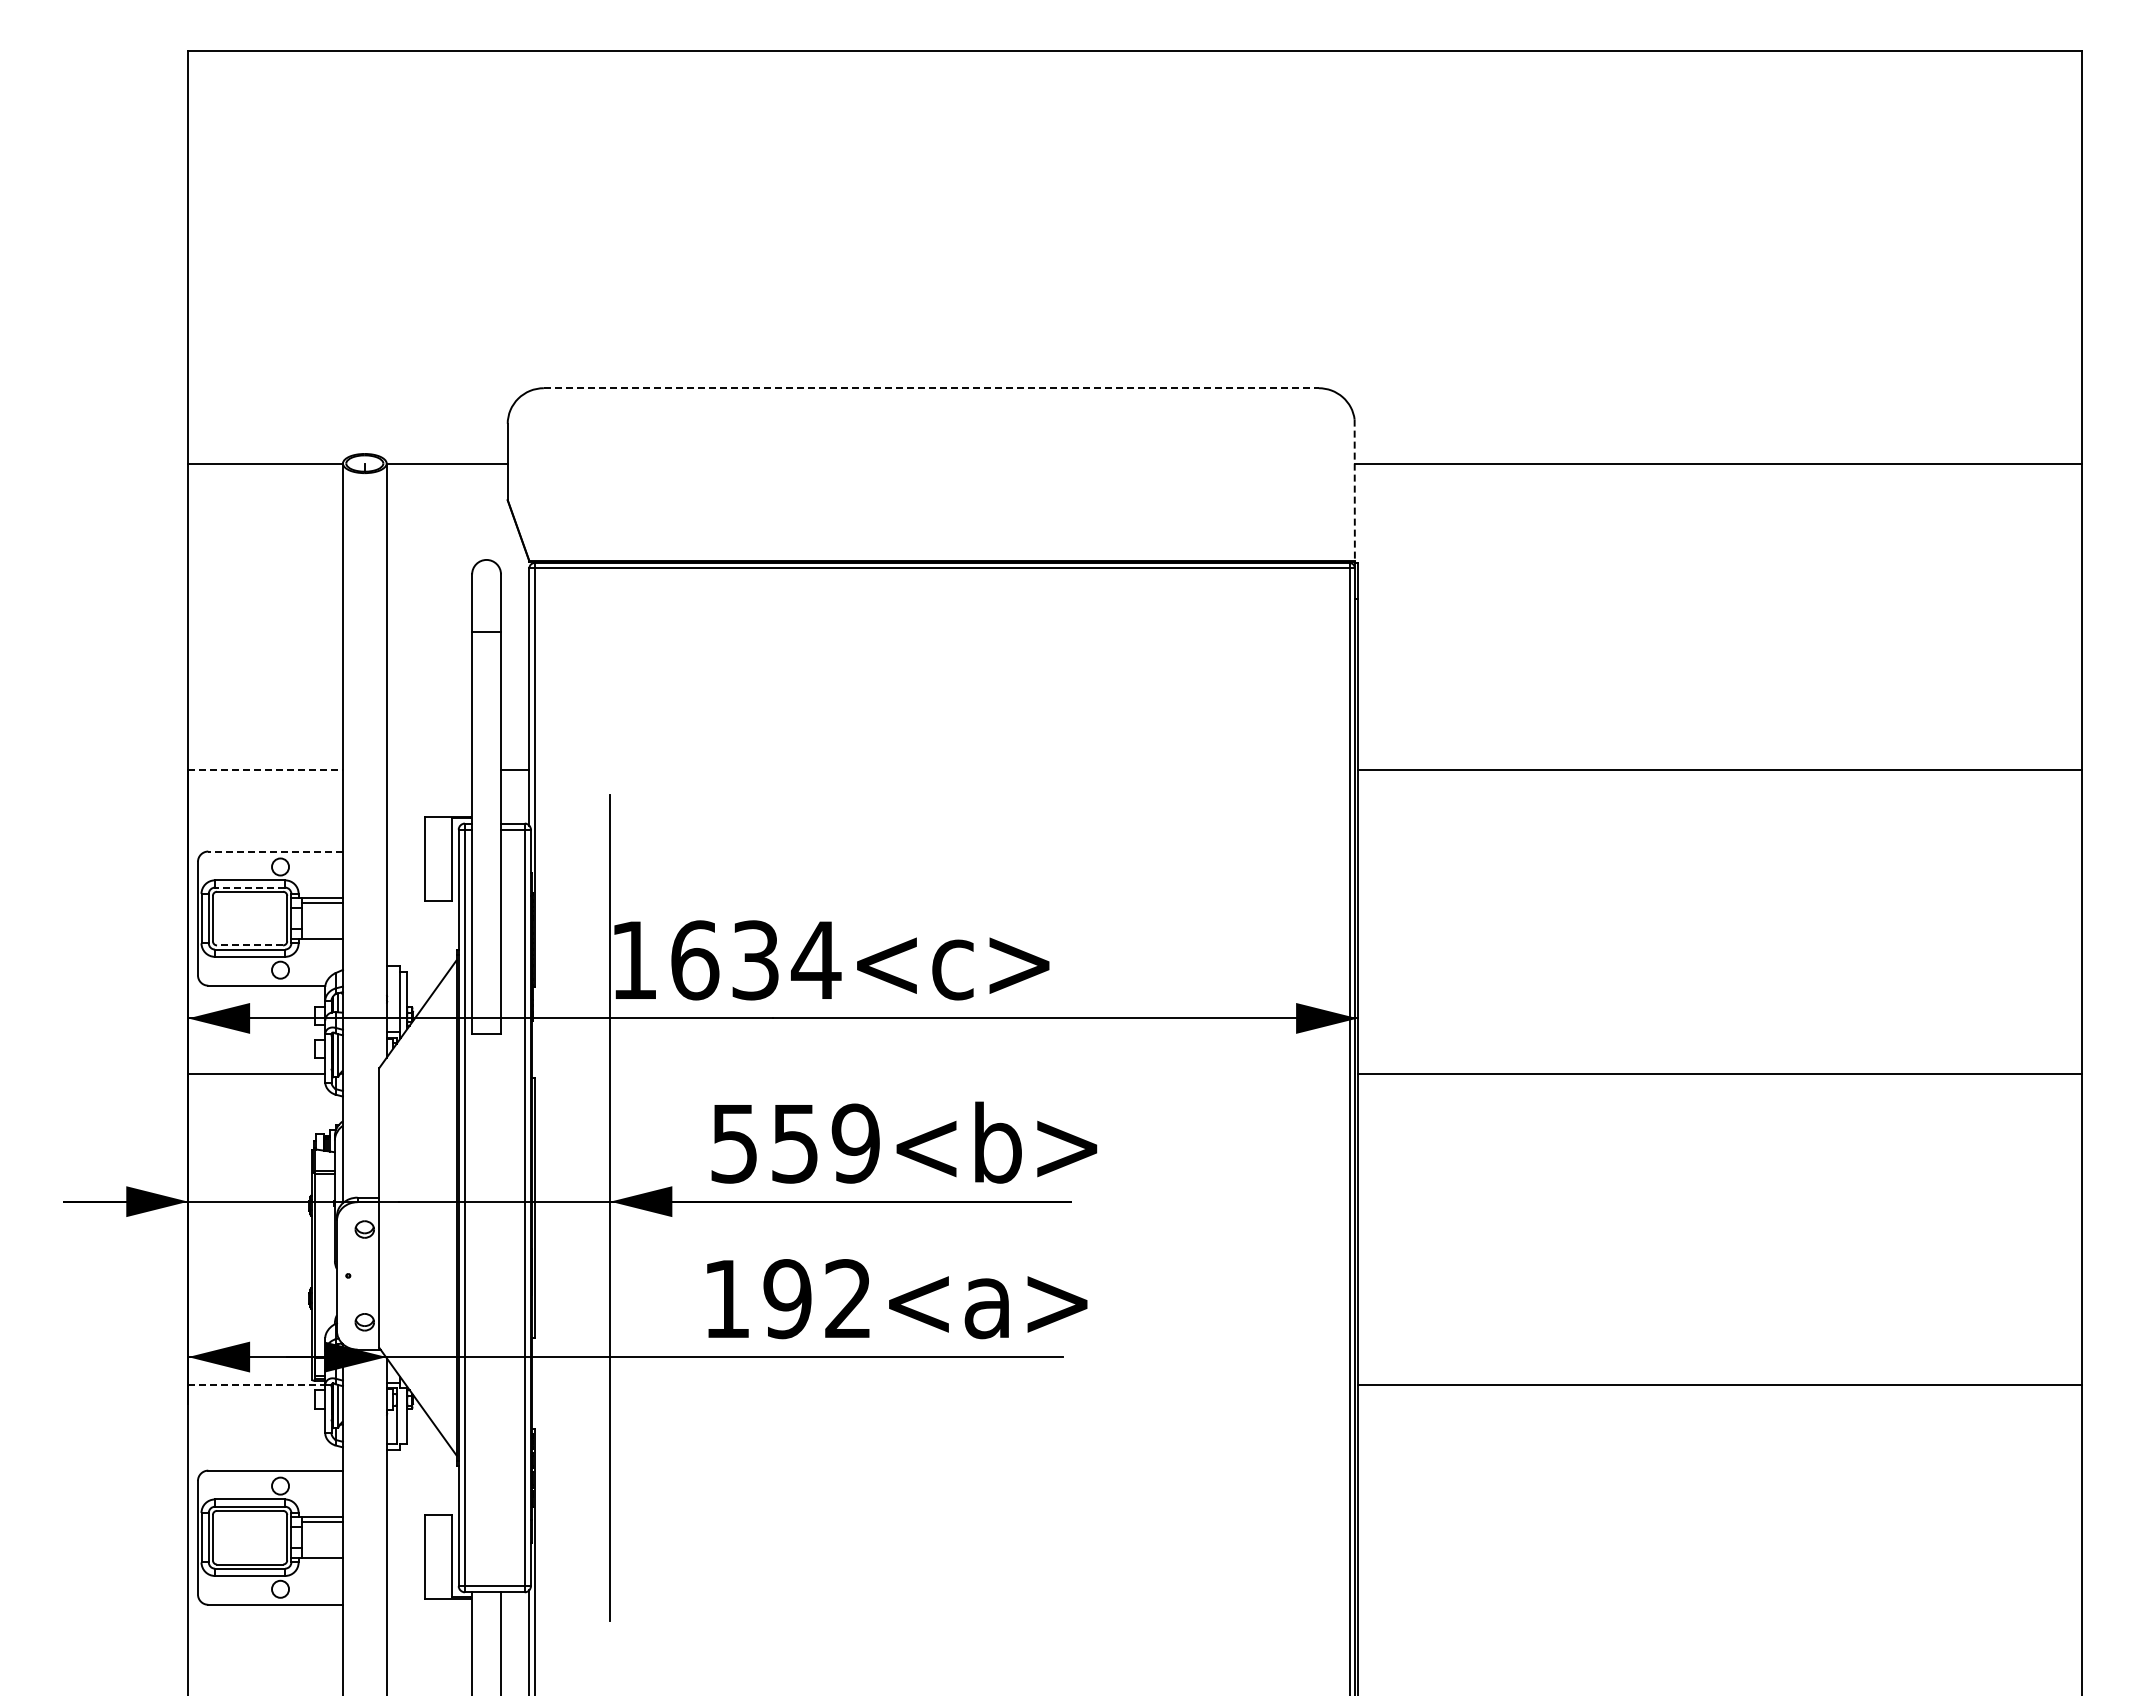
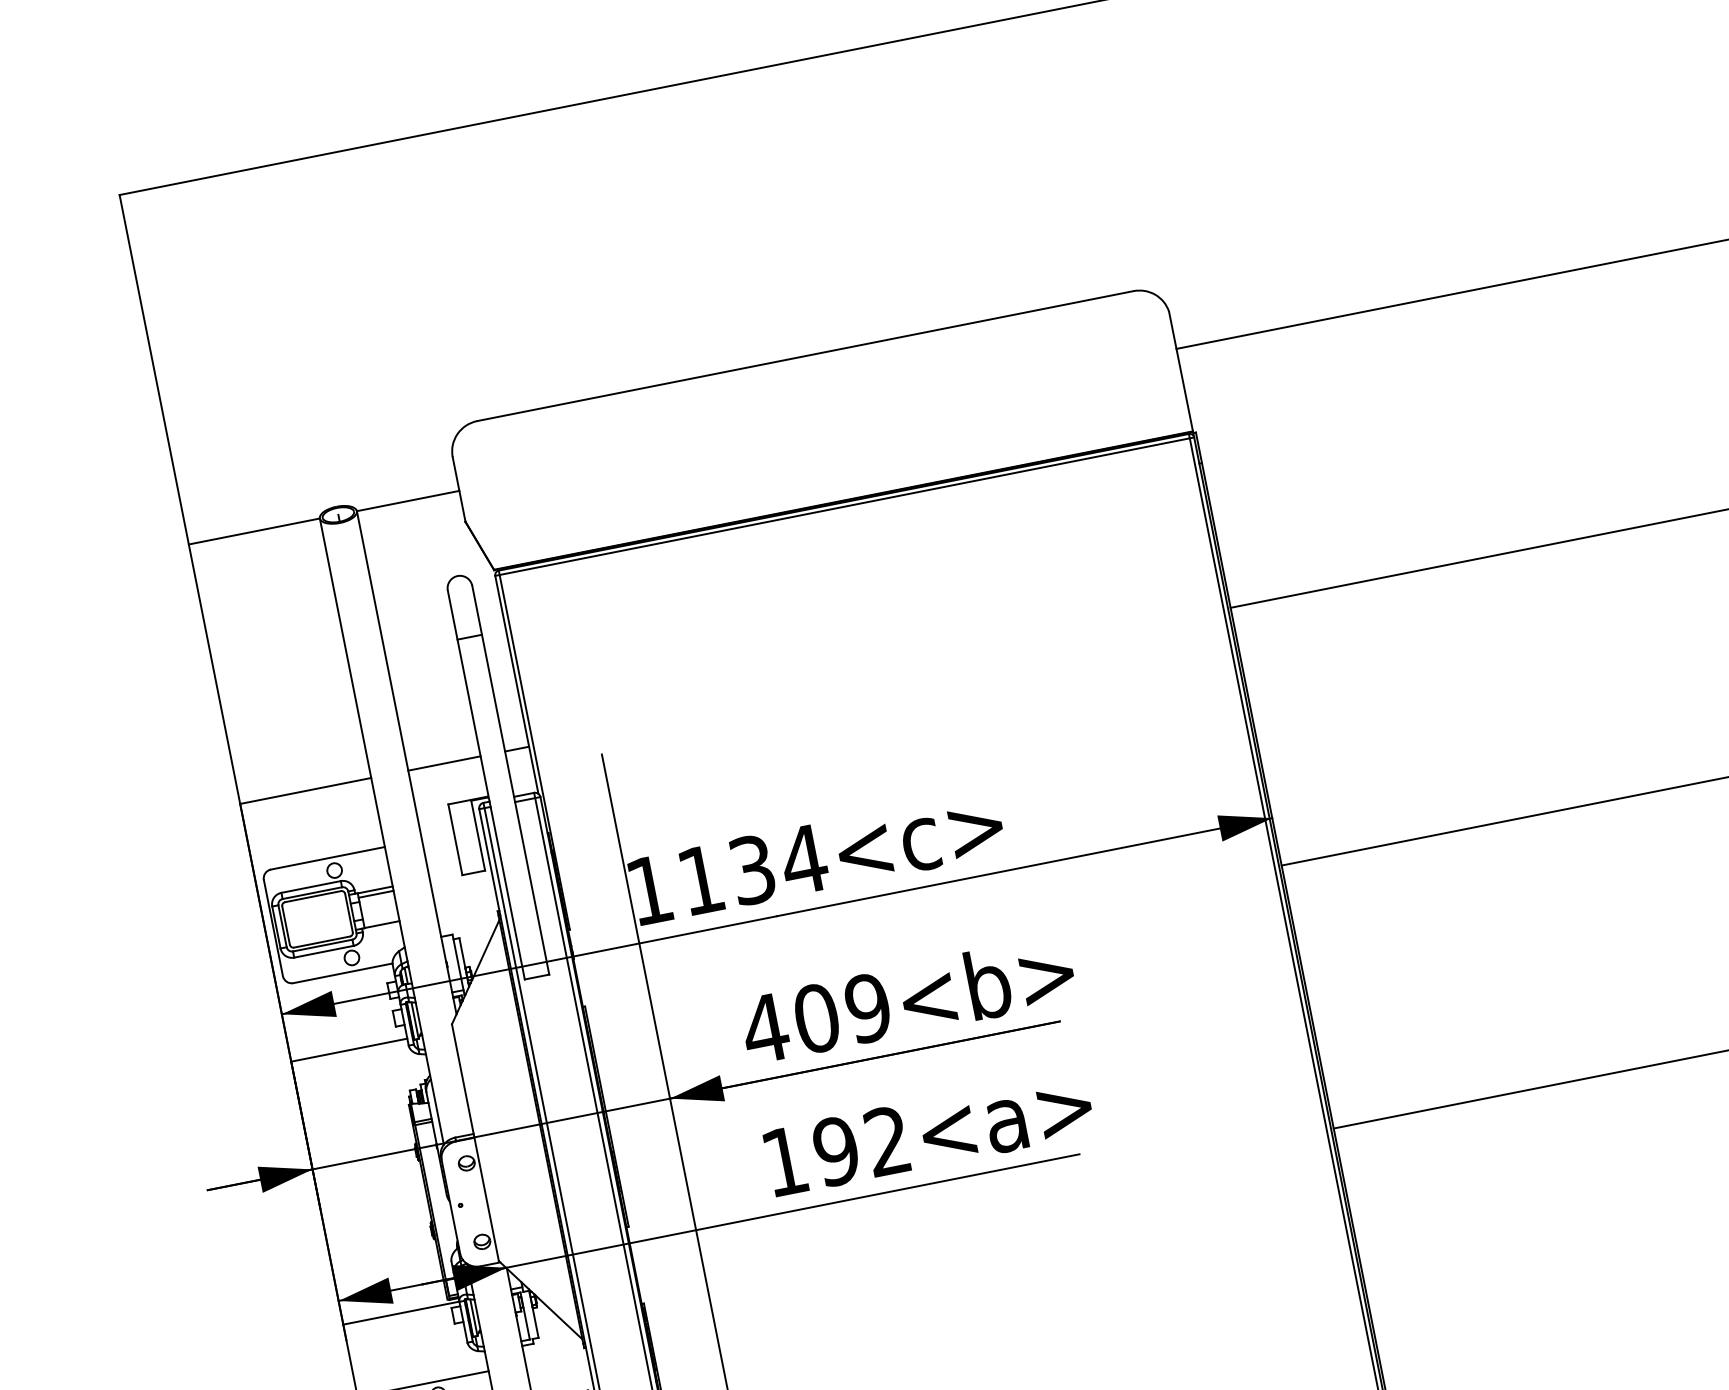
line: (931, 388) -> (805, 356), dashed -> solid
line: (1354, 490) -> (1180, 371), dashed -> solid
line: (266, 770) -> (306, 791), dashed -> solid
line: (429, 770) -> (444, 763), added
line: (275, 851) -> (327, 858), dashed -> solid
line: (249, 887) -> (311, 893), dashed -> solid
line: (249, 945) -> (321, 942), dashed -> solid
text: (695, 960) -> (701, 880), 1634<c> -> 1134<c>
text: (764, 1143) -> (790, 1023), 559<b> -> 409<b>
line: (256, 1385) -> (401, 1313), dashed -> solid

